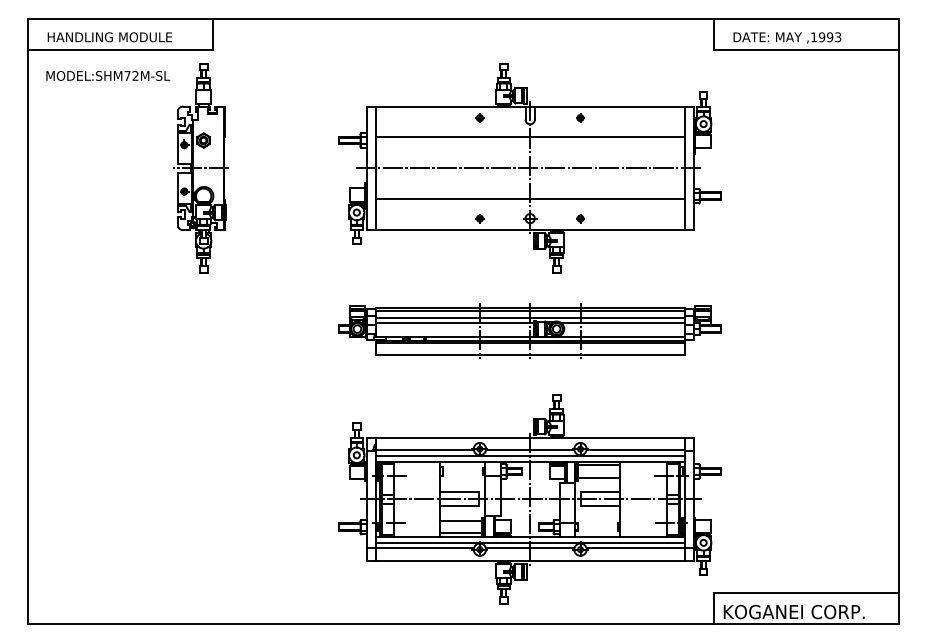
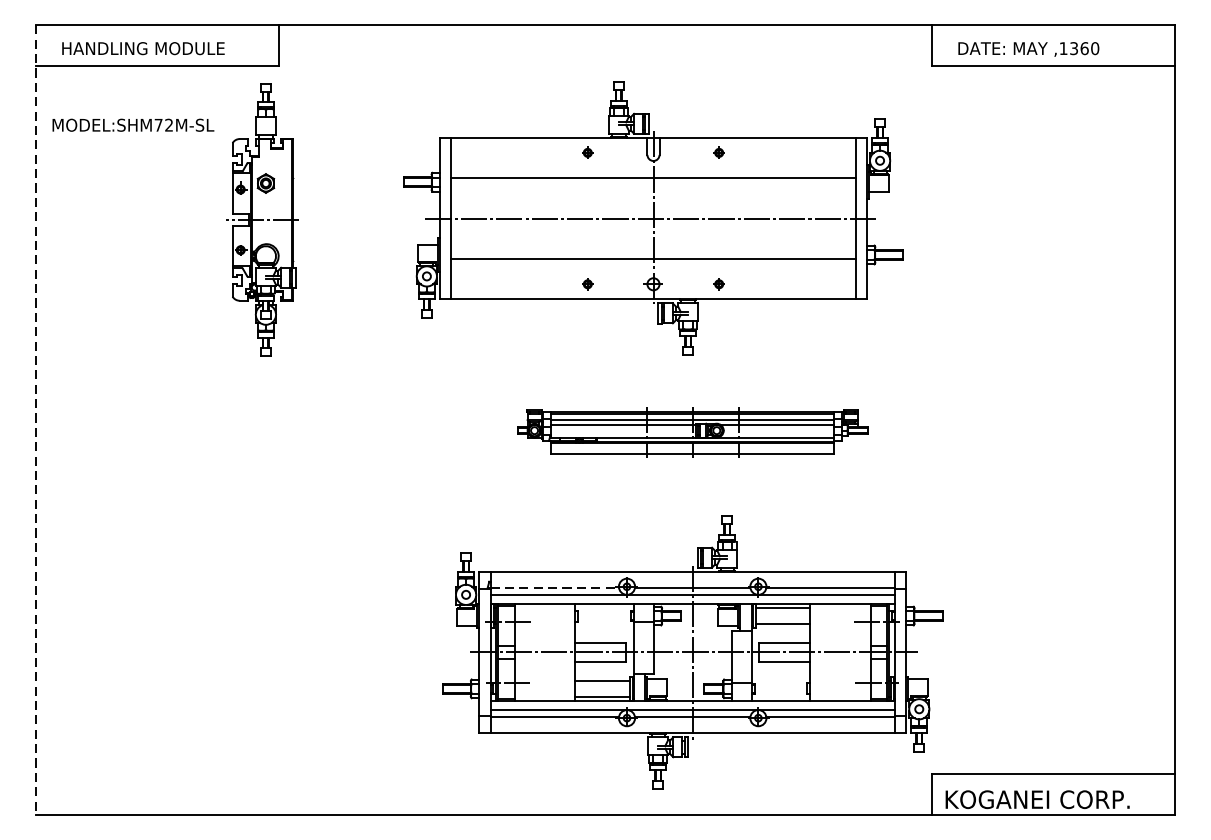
text: (830, 37) -> (1085, 48), ,1993 -> ,1360
text: (108, 75) -> (133, 124), moved
part: (529, 168) -> (652, 218), moved
line: (27, 321) -> (35, 420), solid -> dashed
part: (529, 330) -> (691, 431), size x0.7
line: (425, 450) -> (555, 588), solid -> dashed

